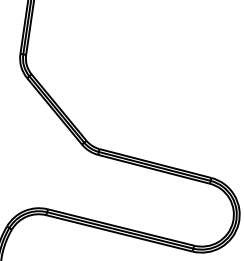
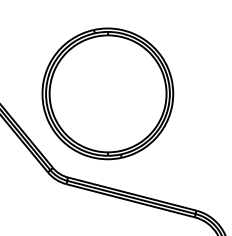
part: (133, 76) -> (107, 94), added

